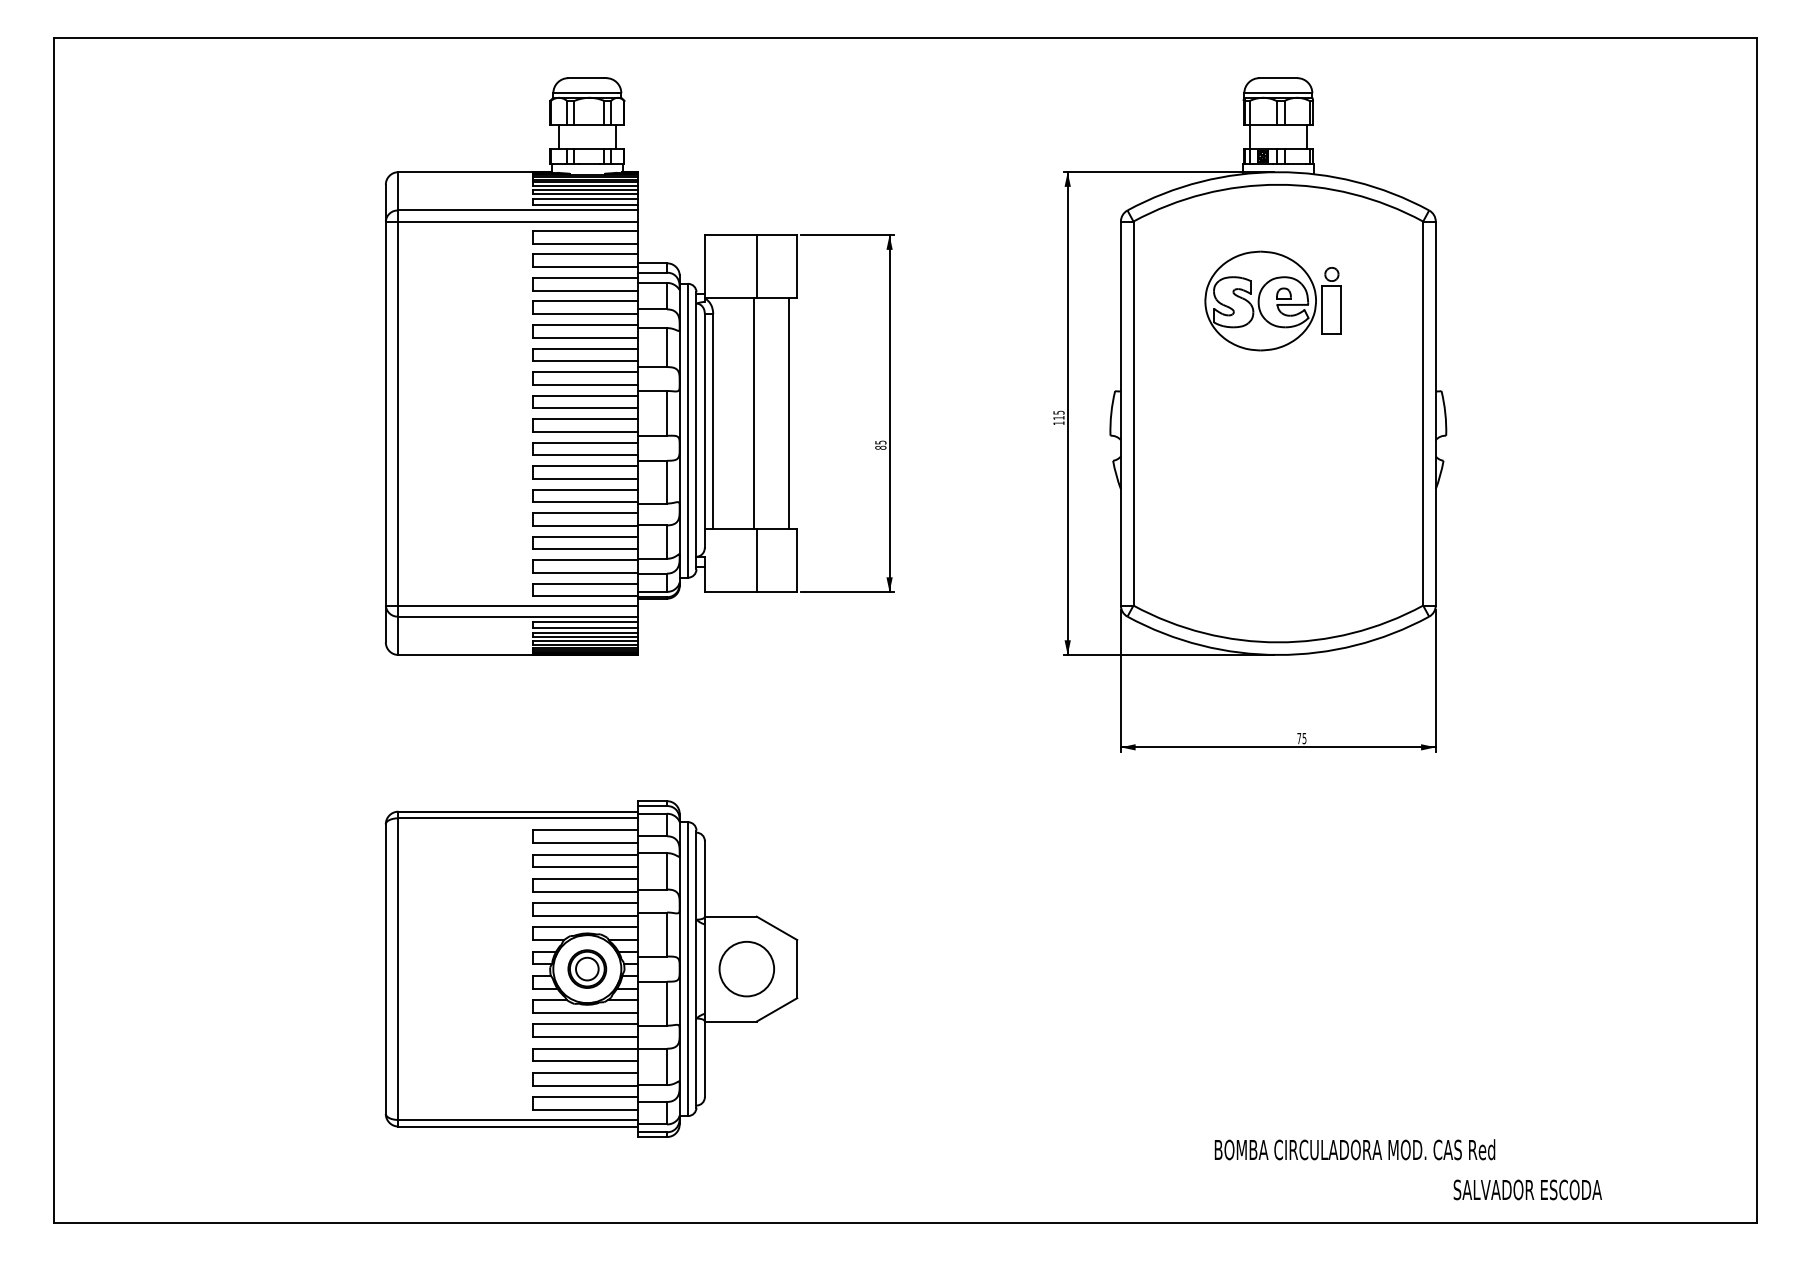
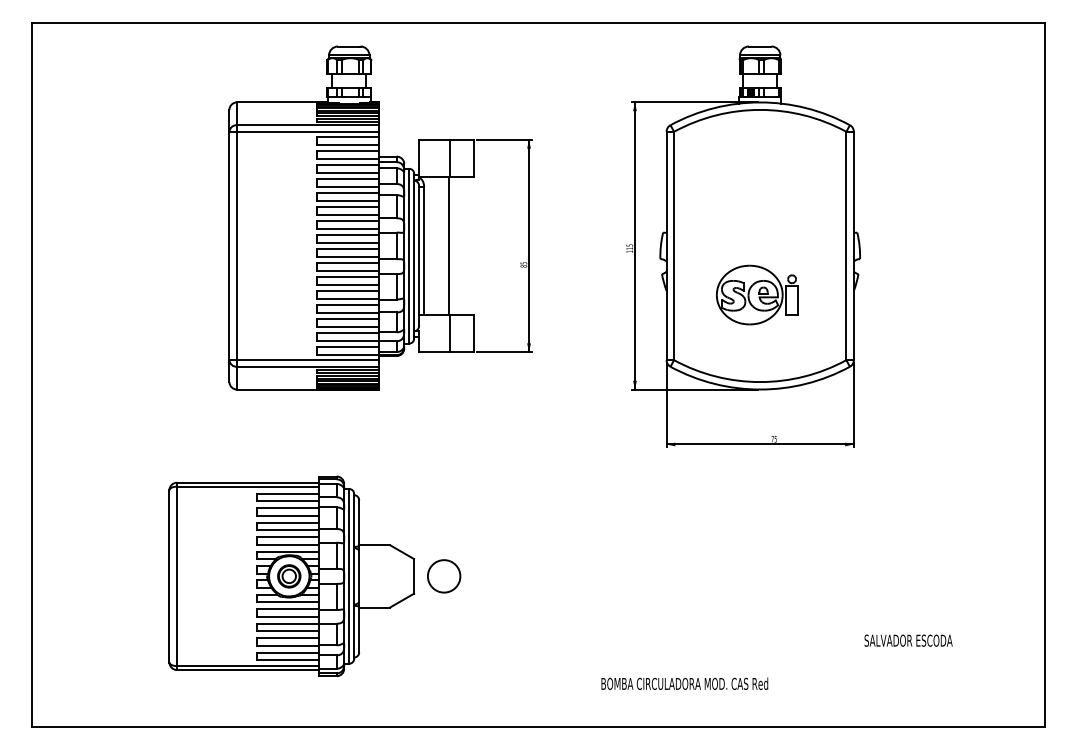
part: (1273, 300) -> (757, 294), moved
line: (789, 412) -> (469, 245), removed
part: (591, 969) -> (291, 576), moved
text: (1354, 1149) -> (684, 683), moved
text: (1527, 1189) -> (908, 640), moved

